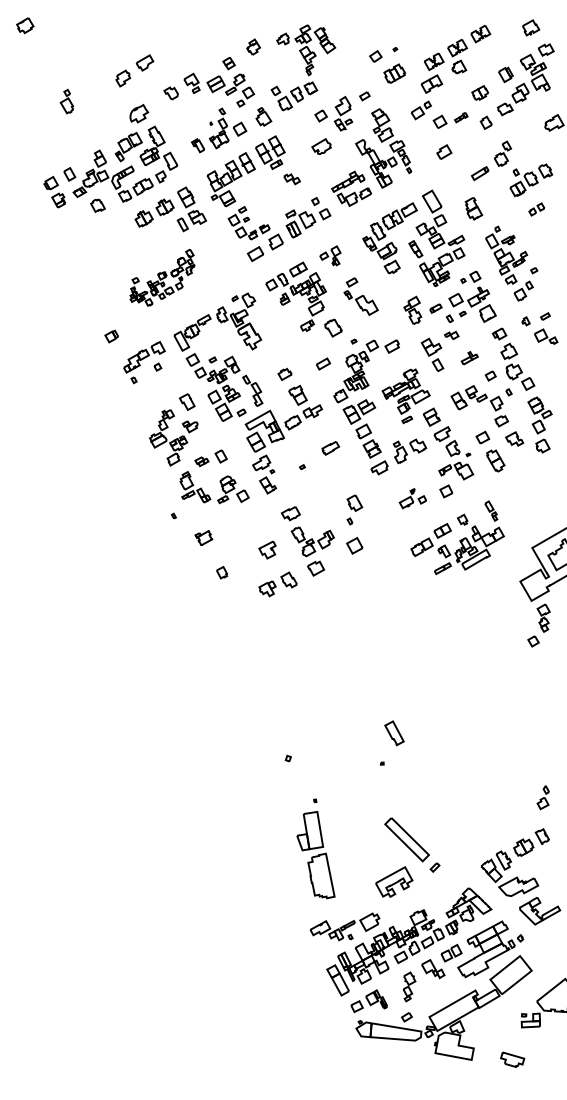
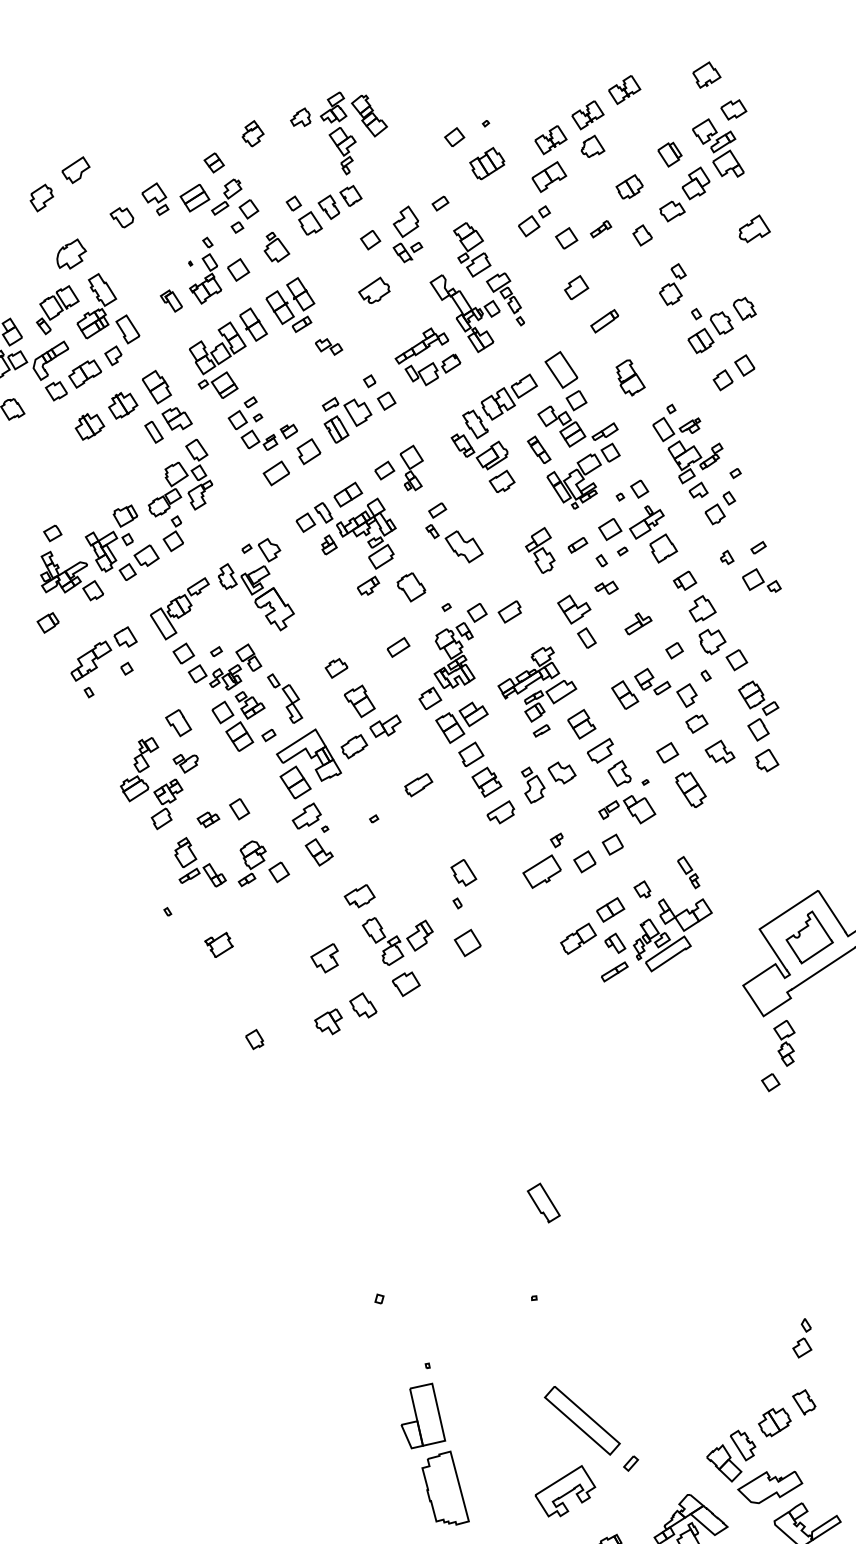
part: (479, 173) -> (603, 321), moved
part: (536, 209) -> (733, 372), size x1.67
part: (330, 255) -> (399, 468), size x1.43
part: (162, 277) -> (125, 520), size x1.67
part: (412, 498) -> (557, 859), size x1.67
part: (222, 572) -> (255, 1039), moved
part: (394, 733) -> (543, 1203), moved

